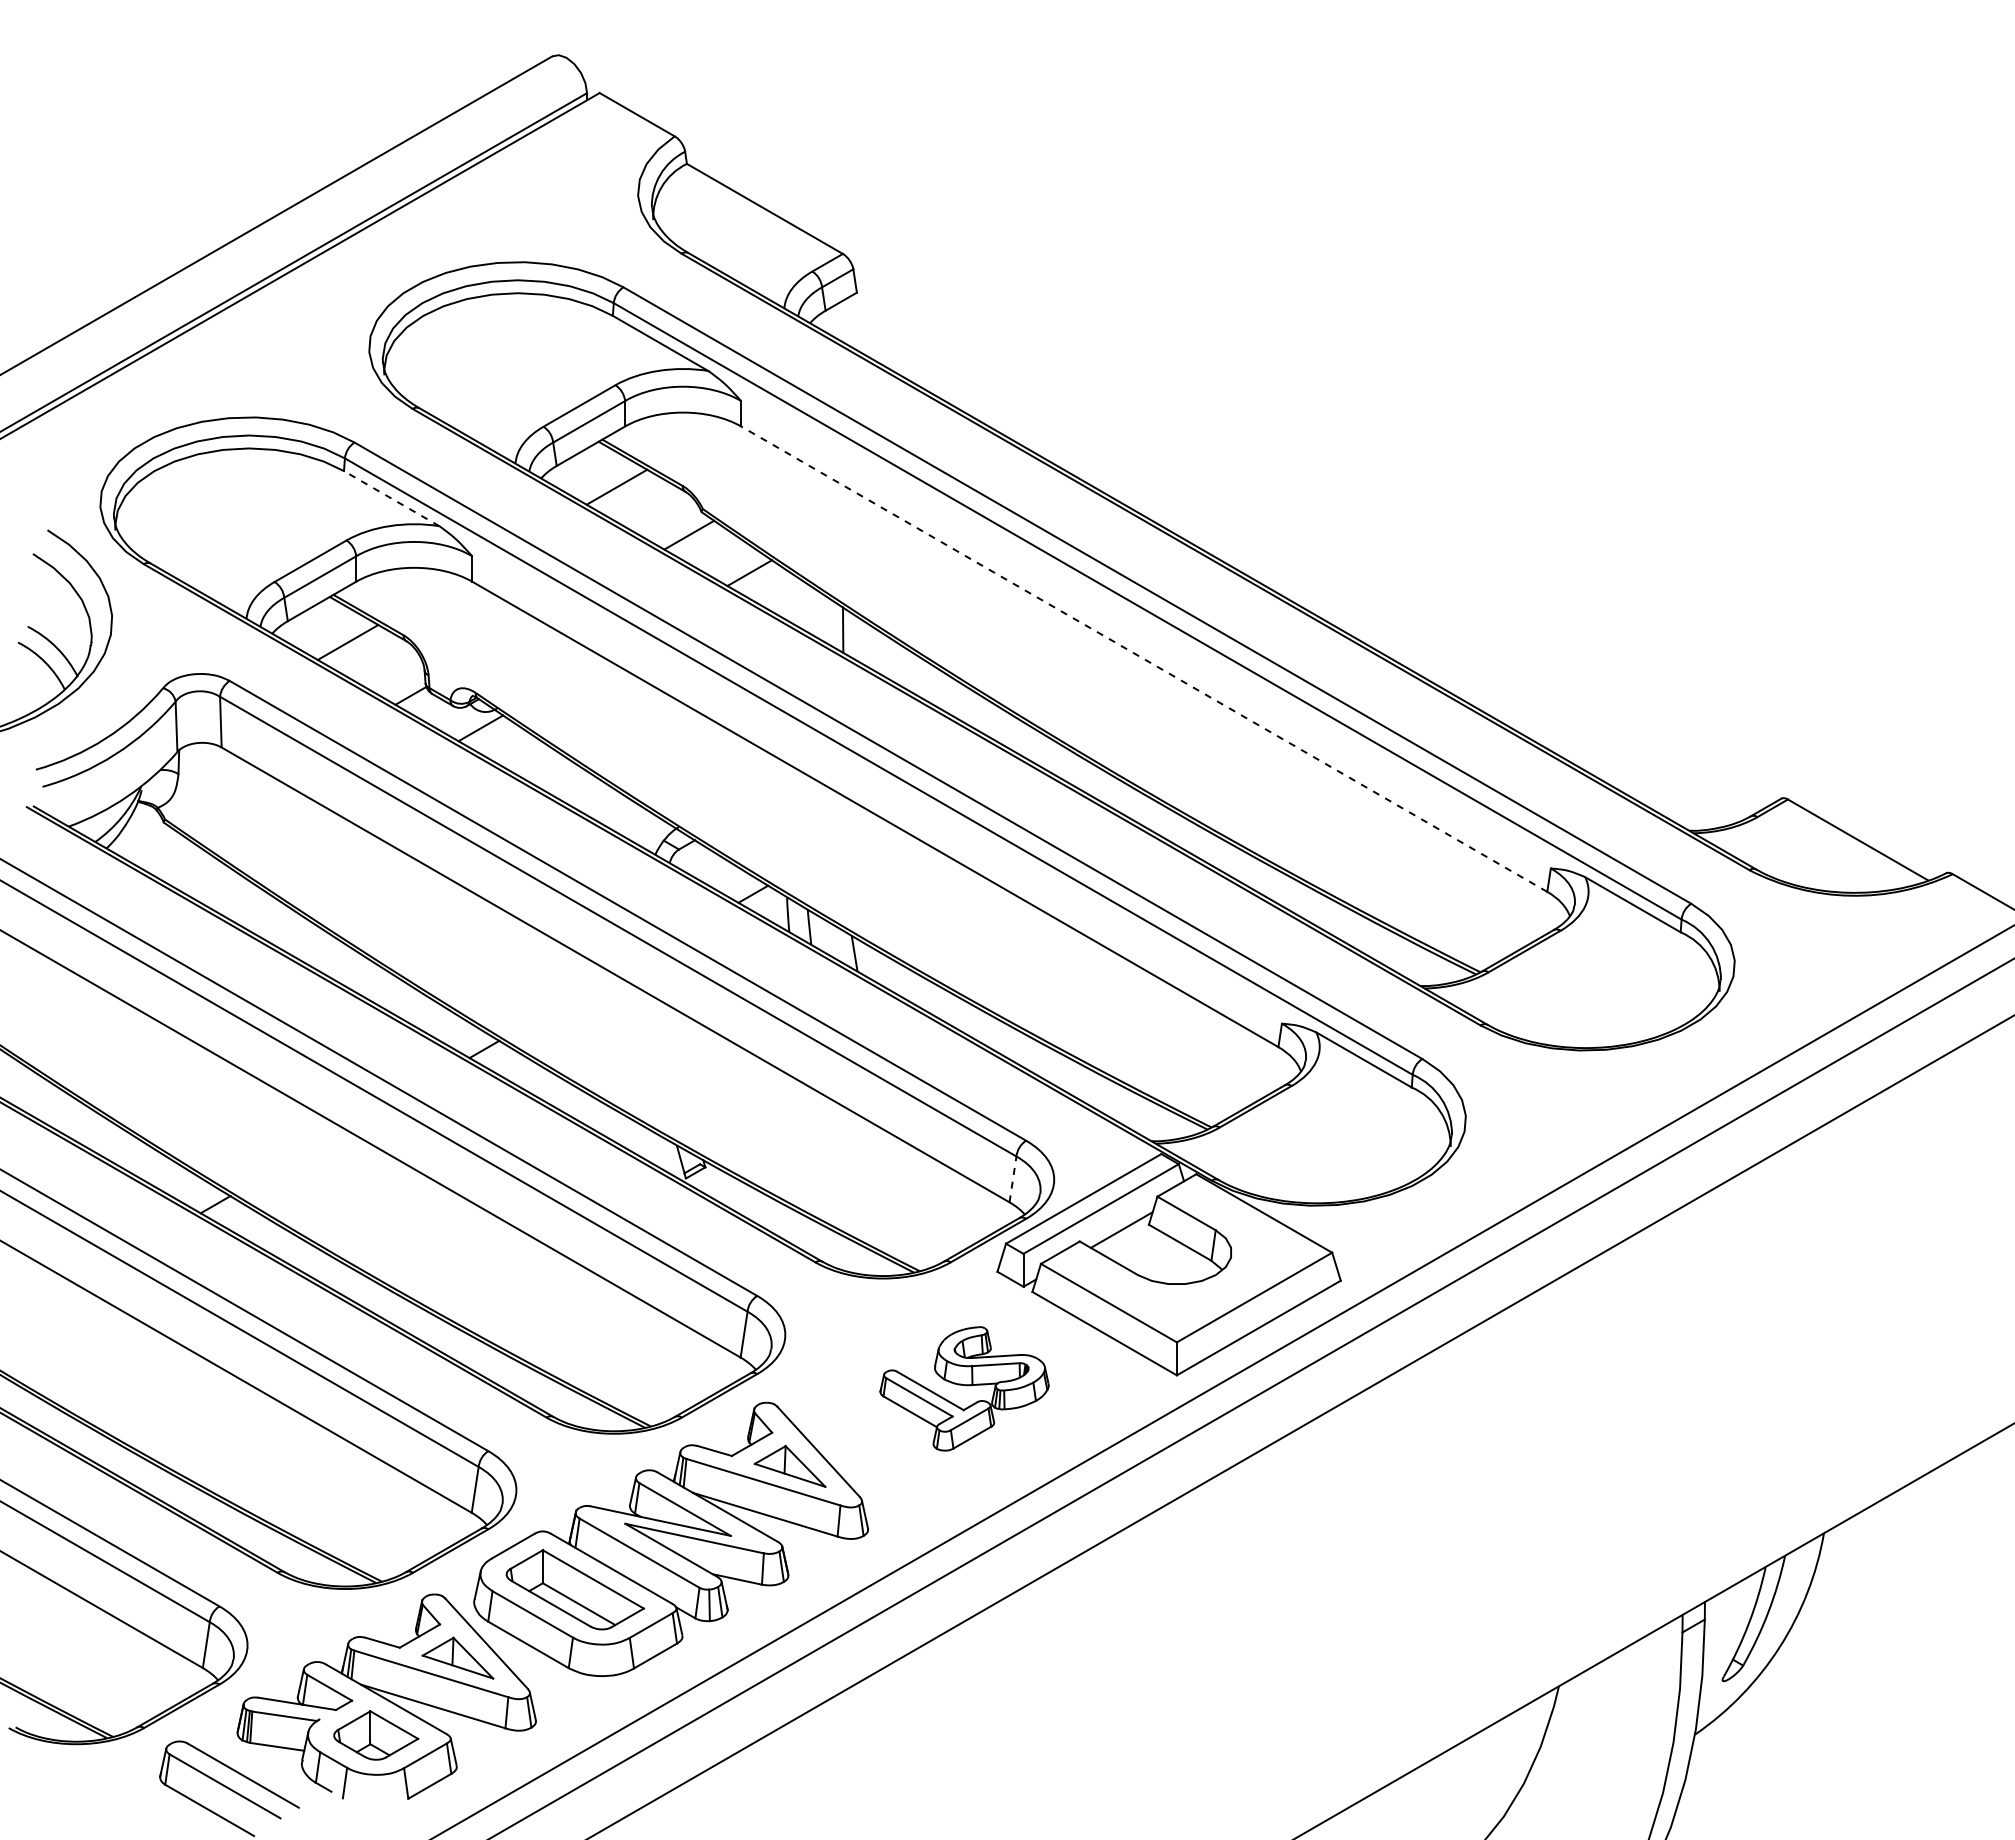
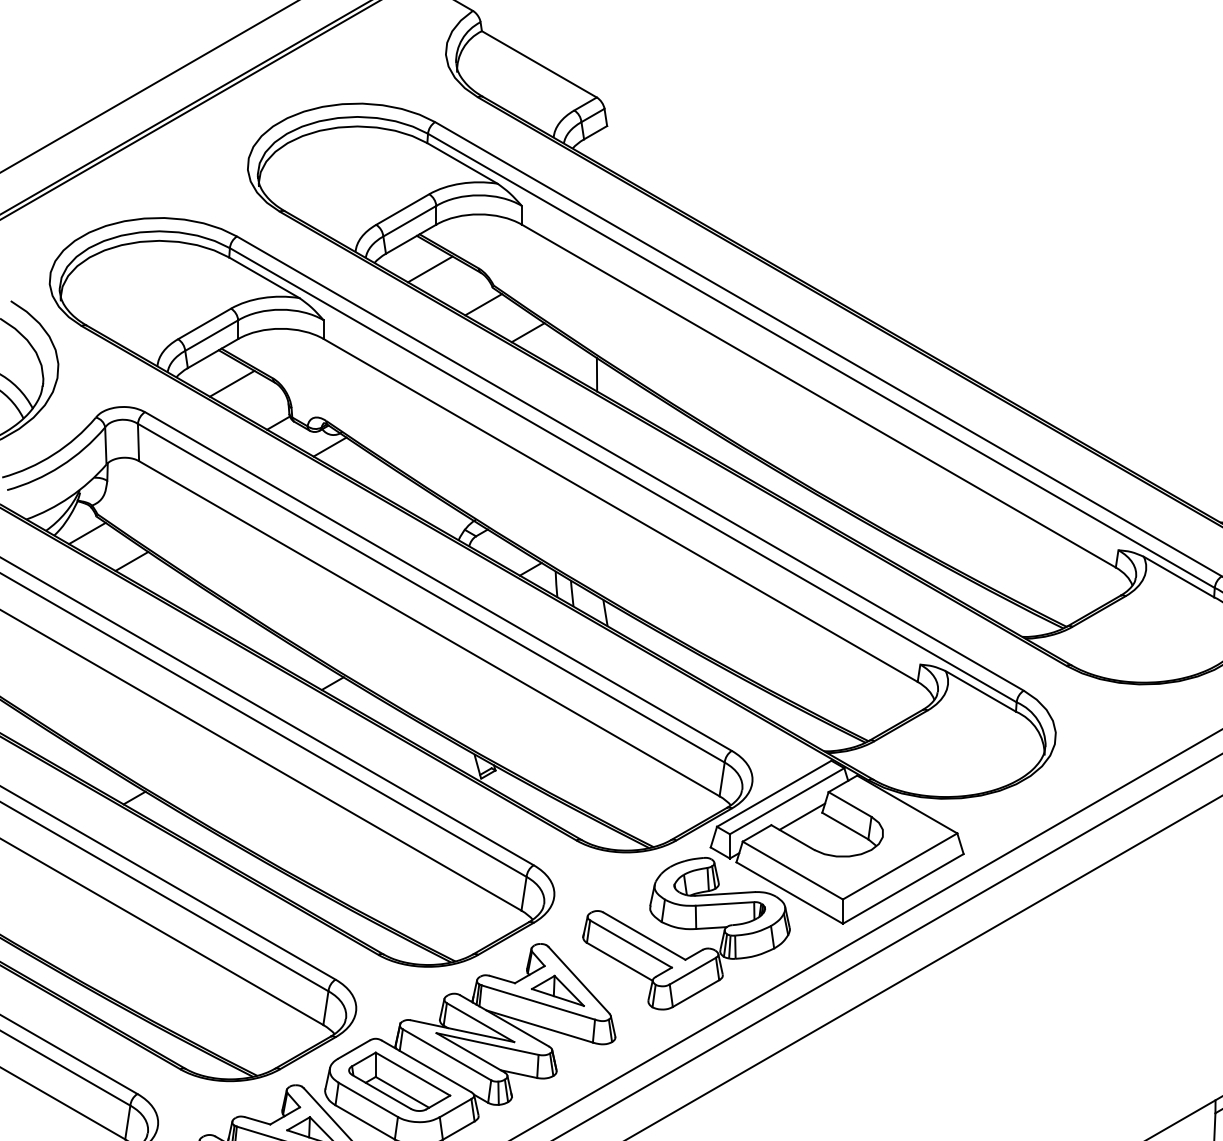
line: (391, 498) -> (264, 277), dashed -> solid
line: (1143, 658) -> (818, 395), dashed -> solid
line: (151, 845) -> (87, 533), added
line: (211, 883) -> (131, 561), added
line: (1013, 1178) -> (722, 778), dashed -> solid
part: (964, 1388) -> (686, 933), size x1.67

